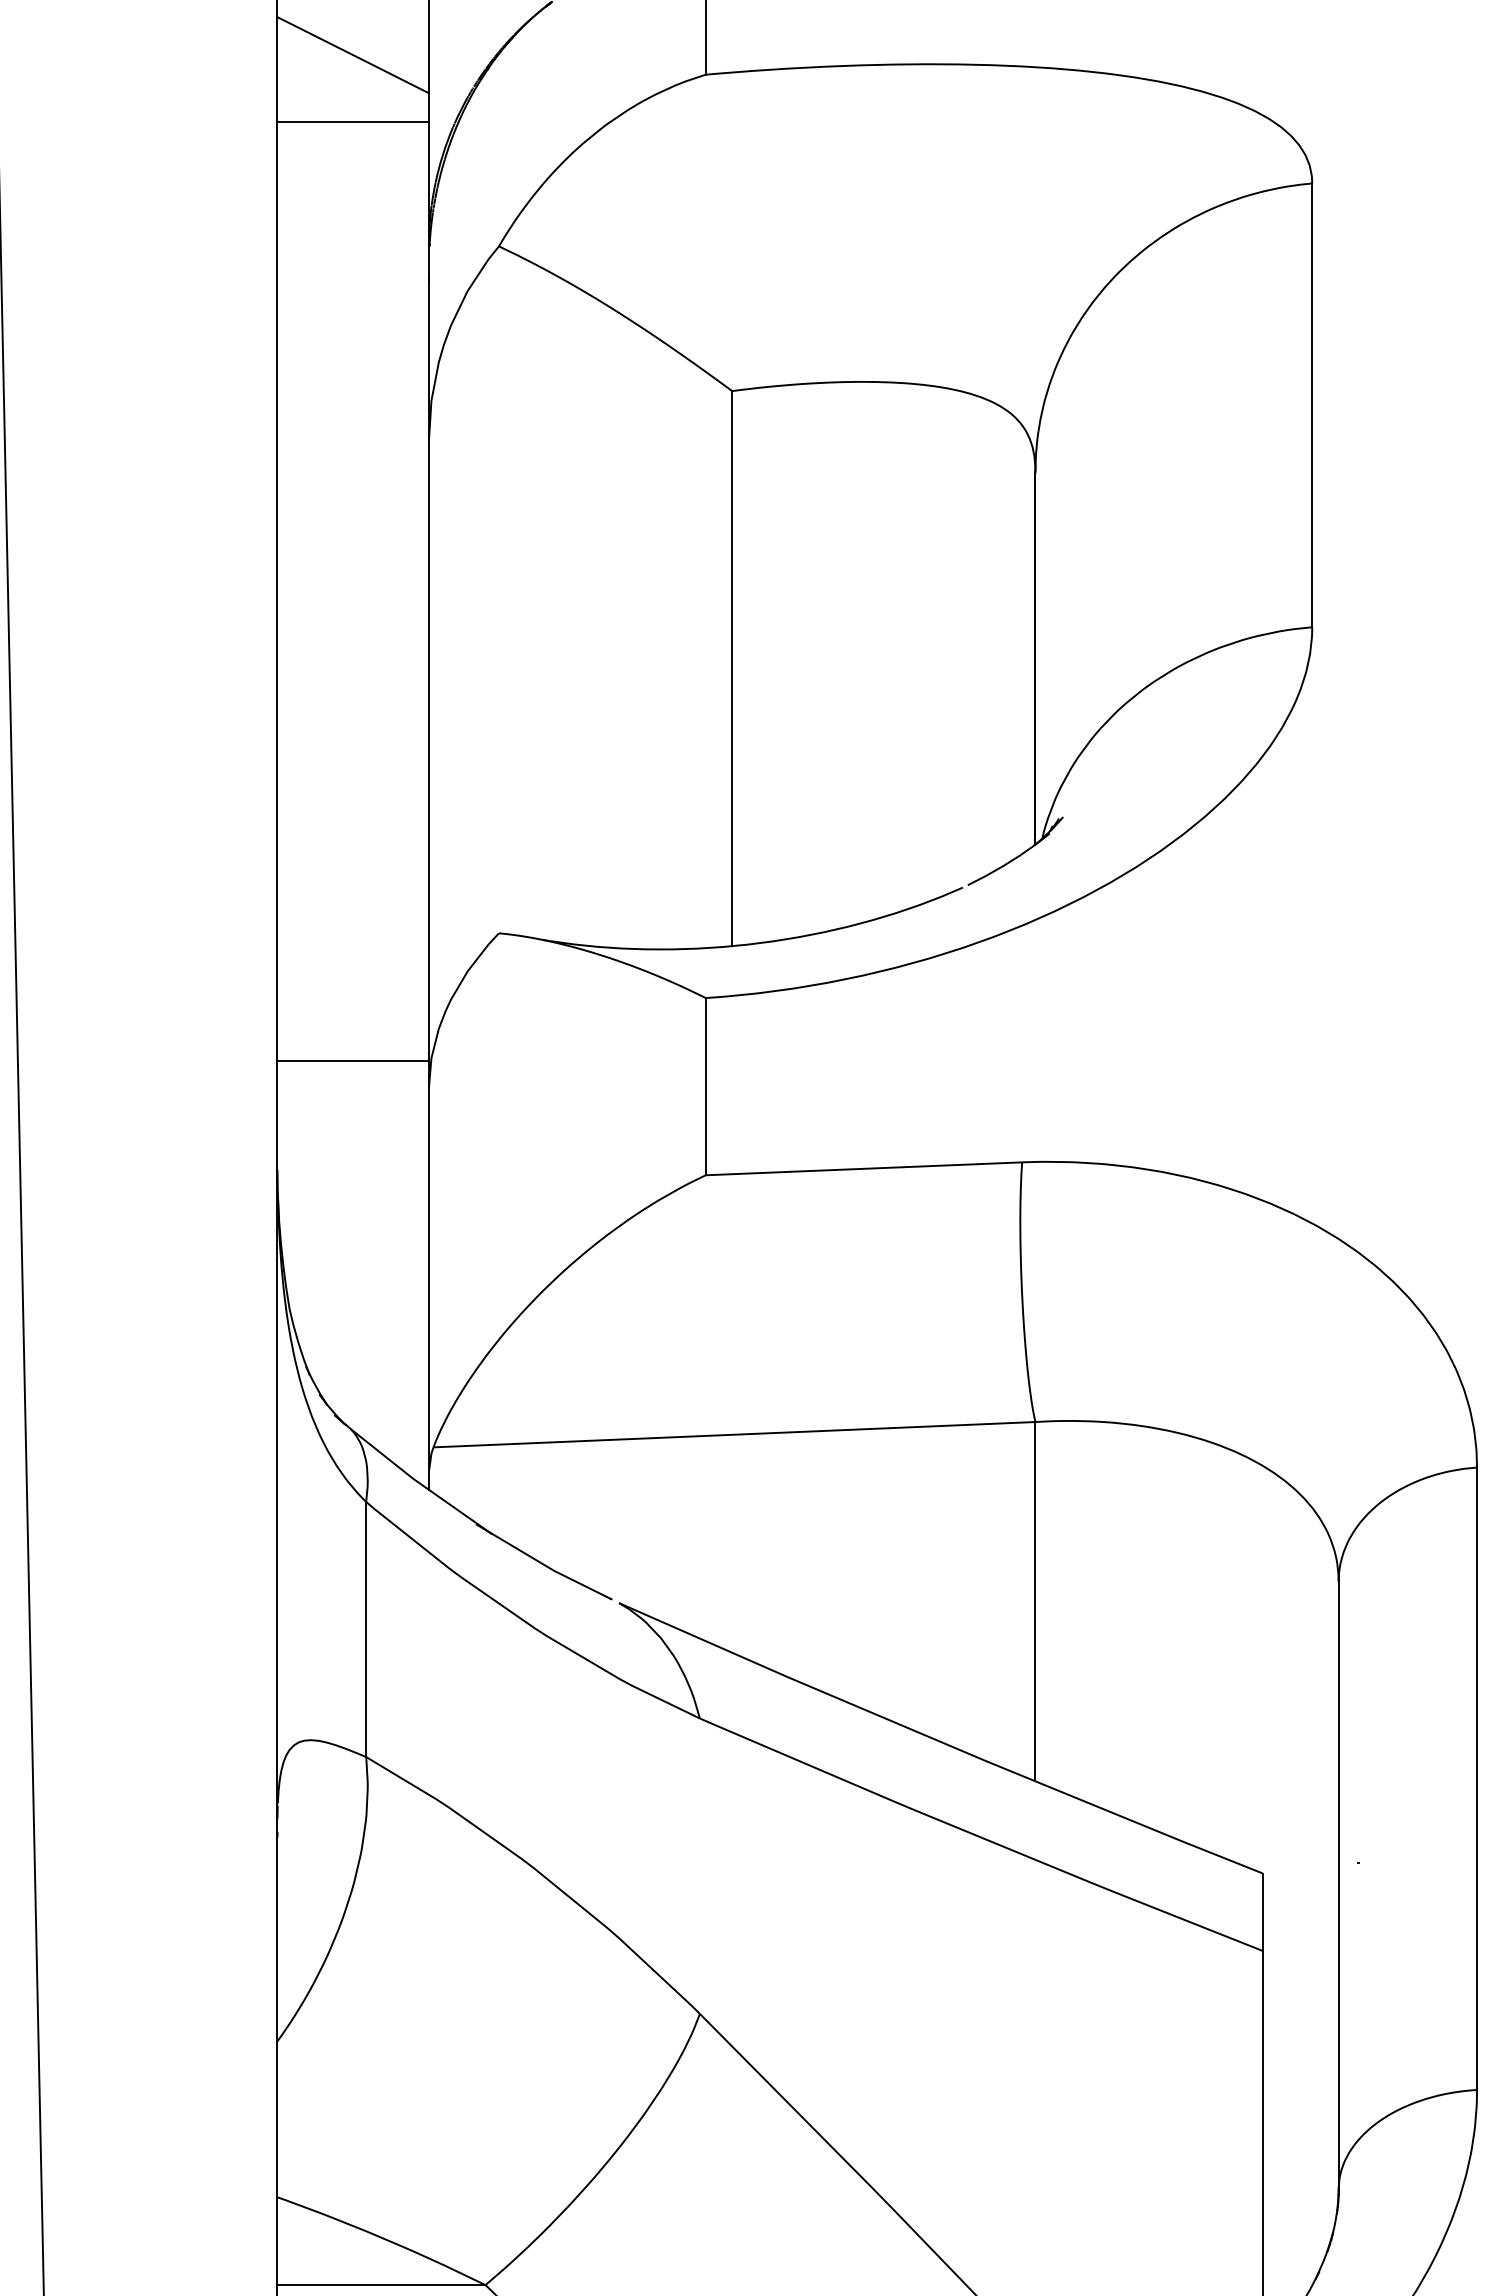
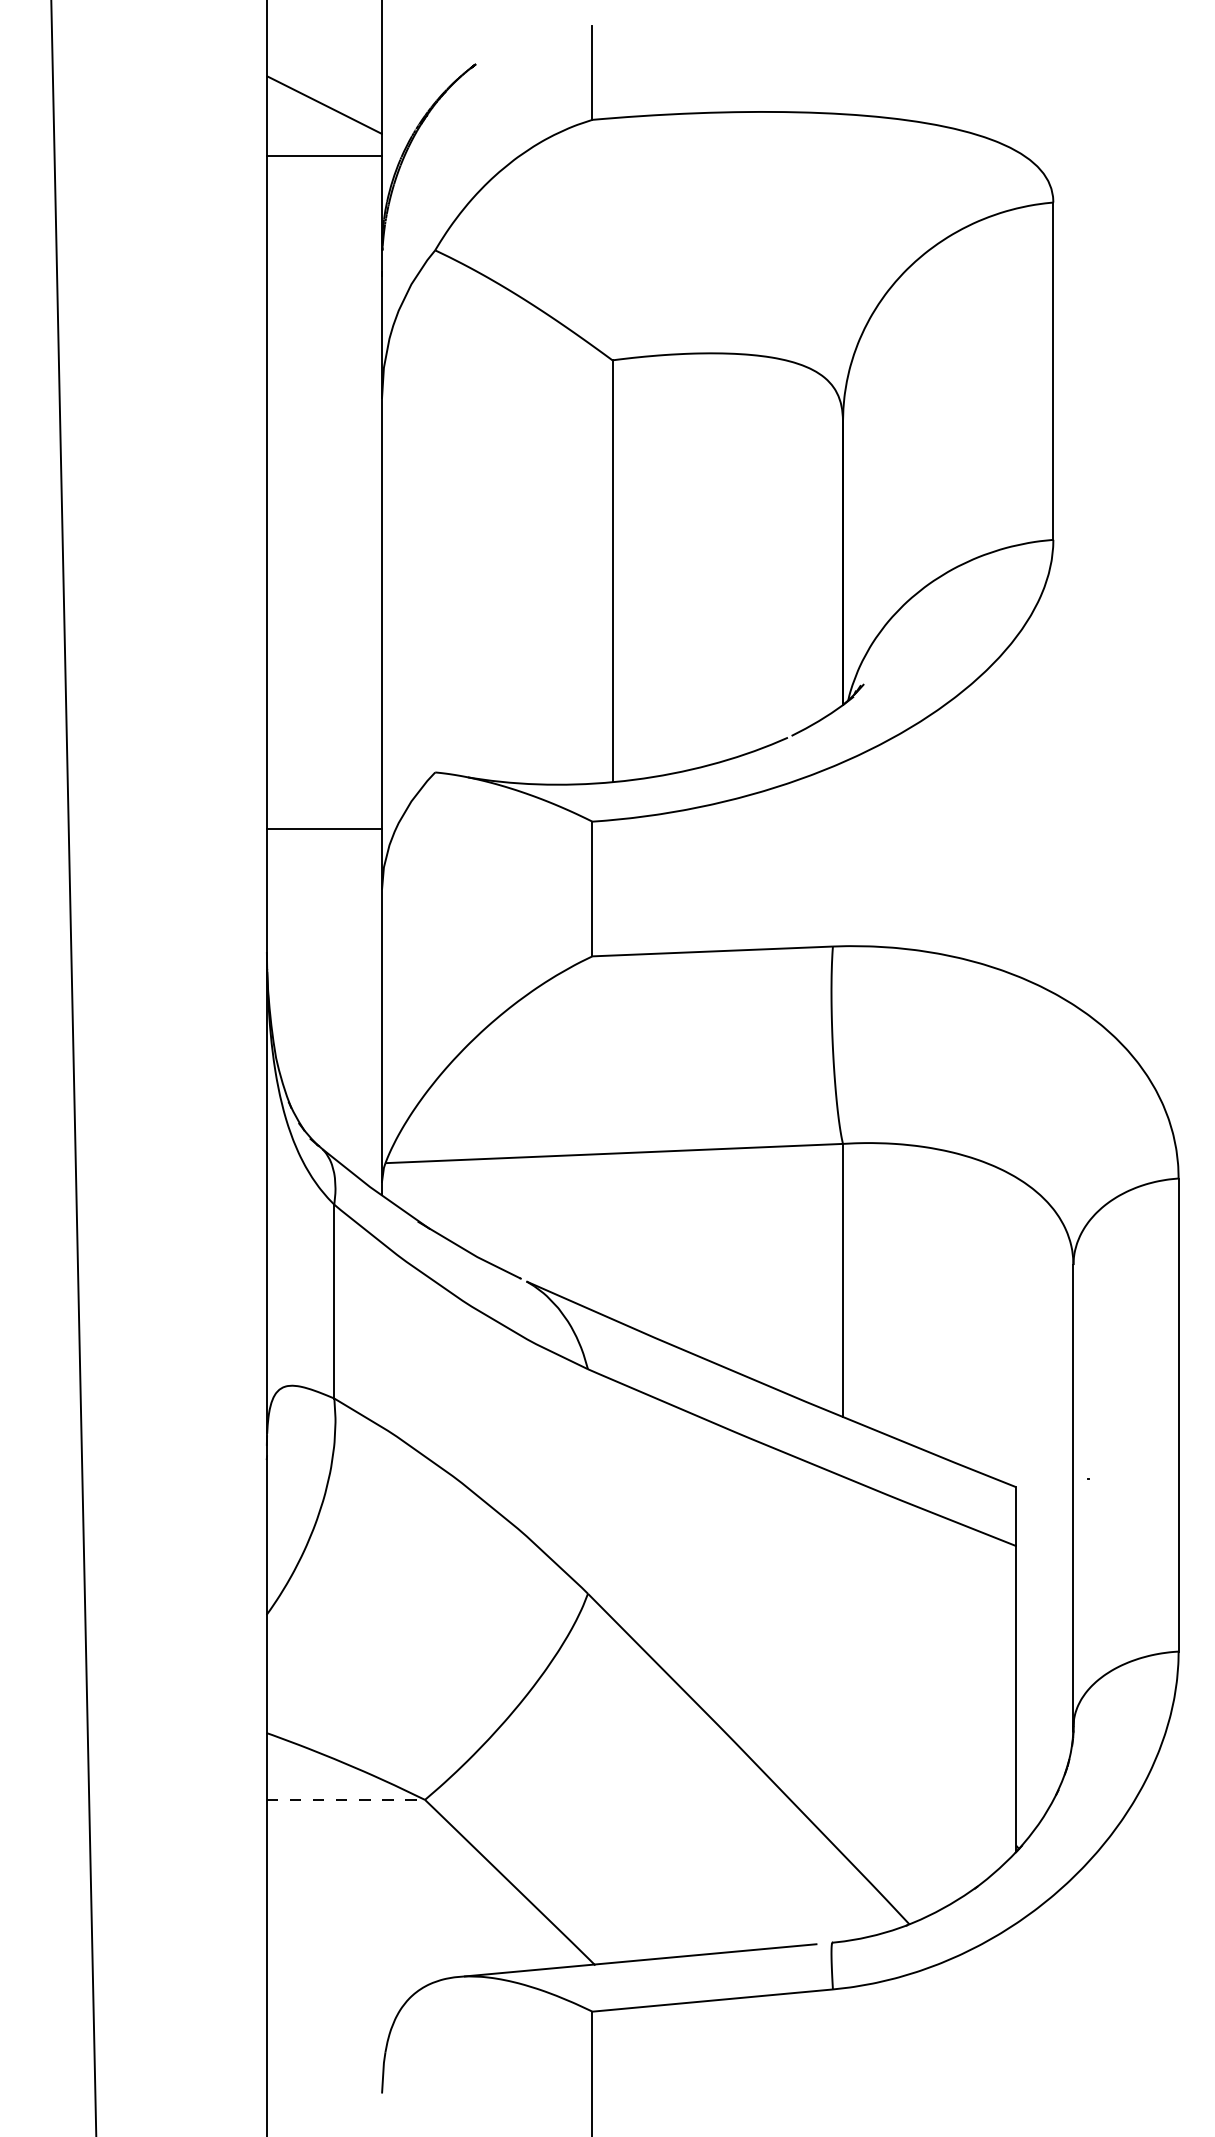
line: (353, 1060) -> (324, 828), moved
line: (382, 2284) -> (346, 1799), solid -> dashed

